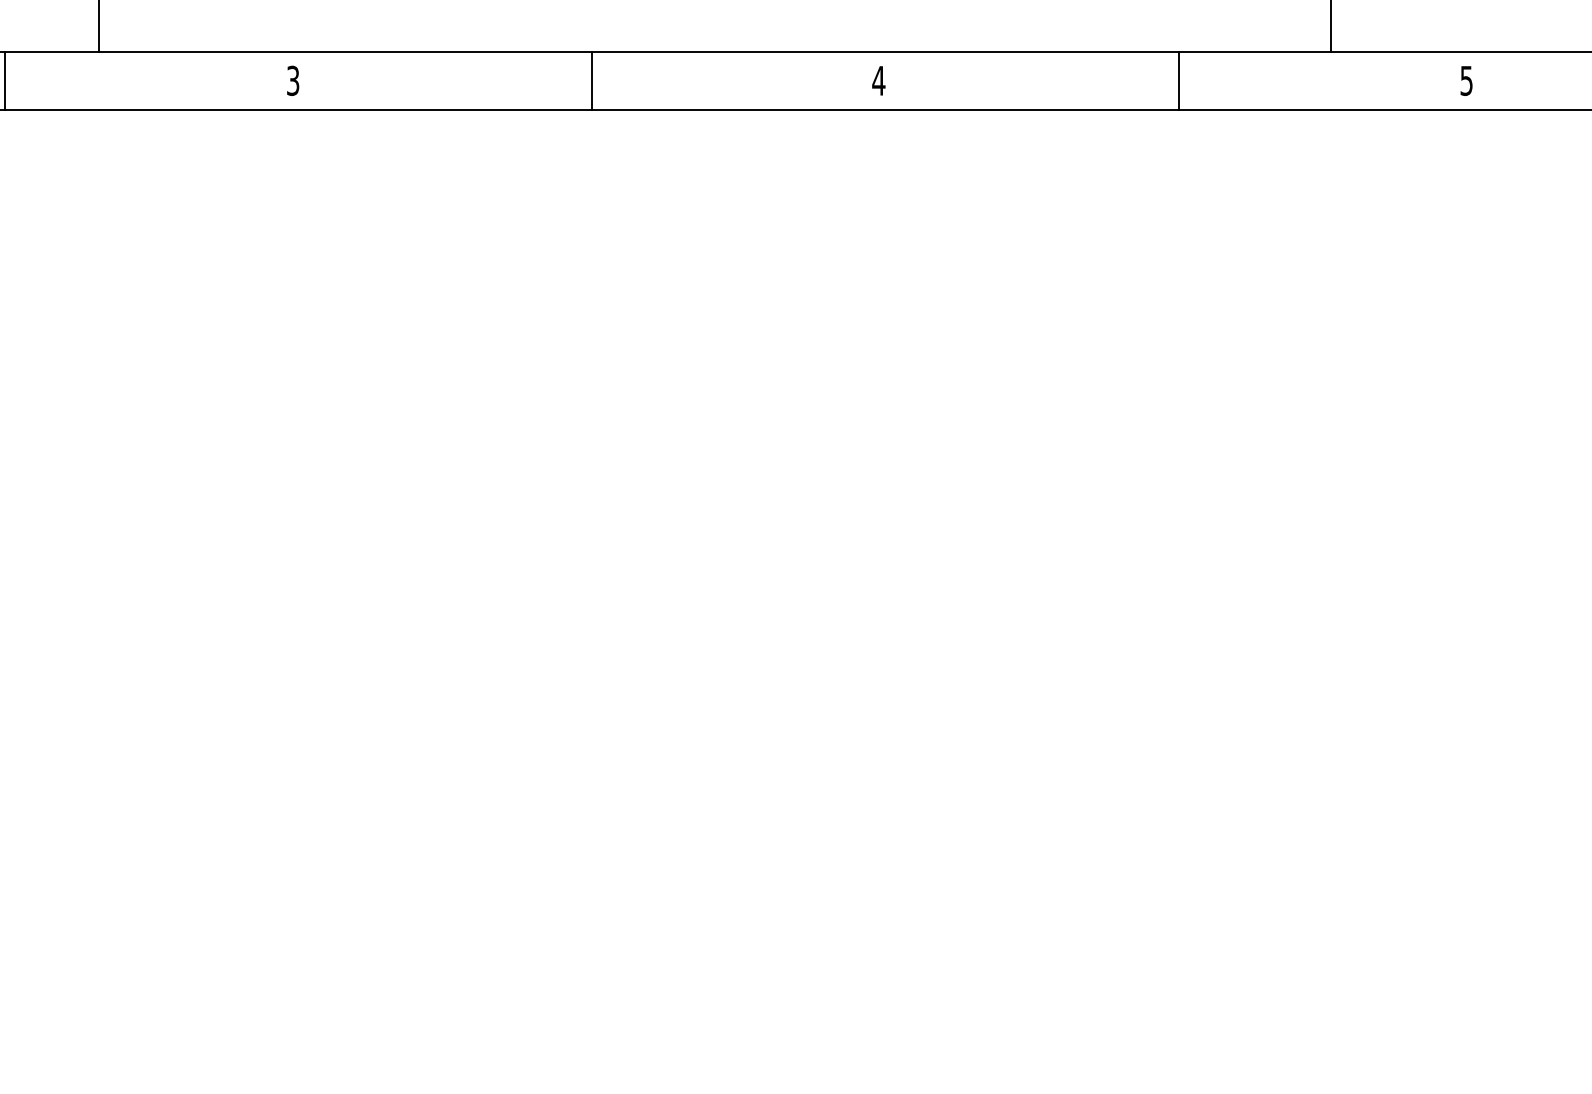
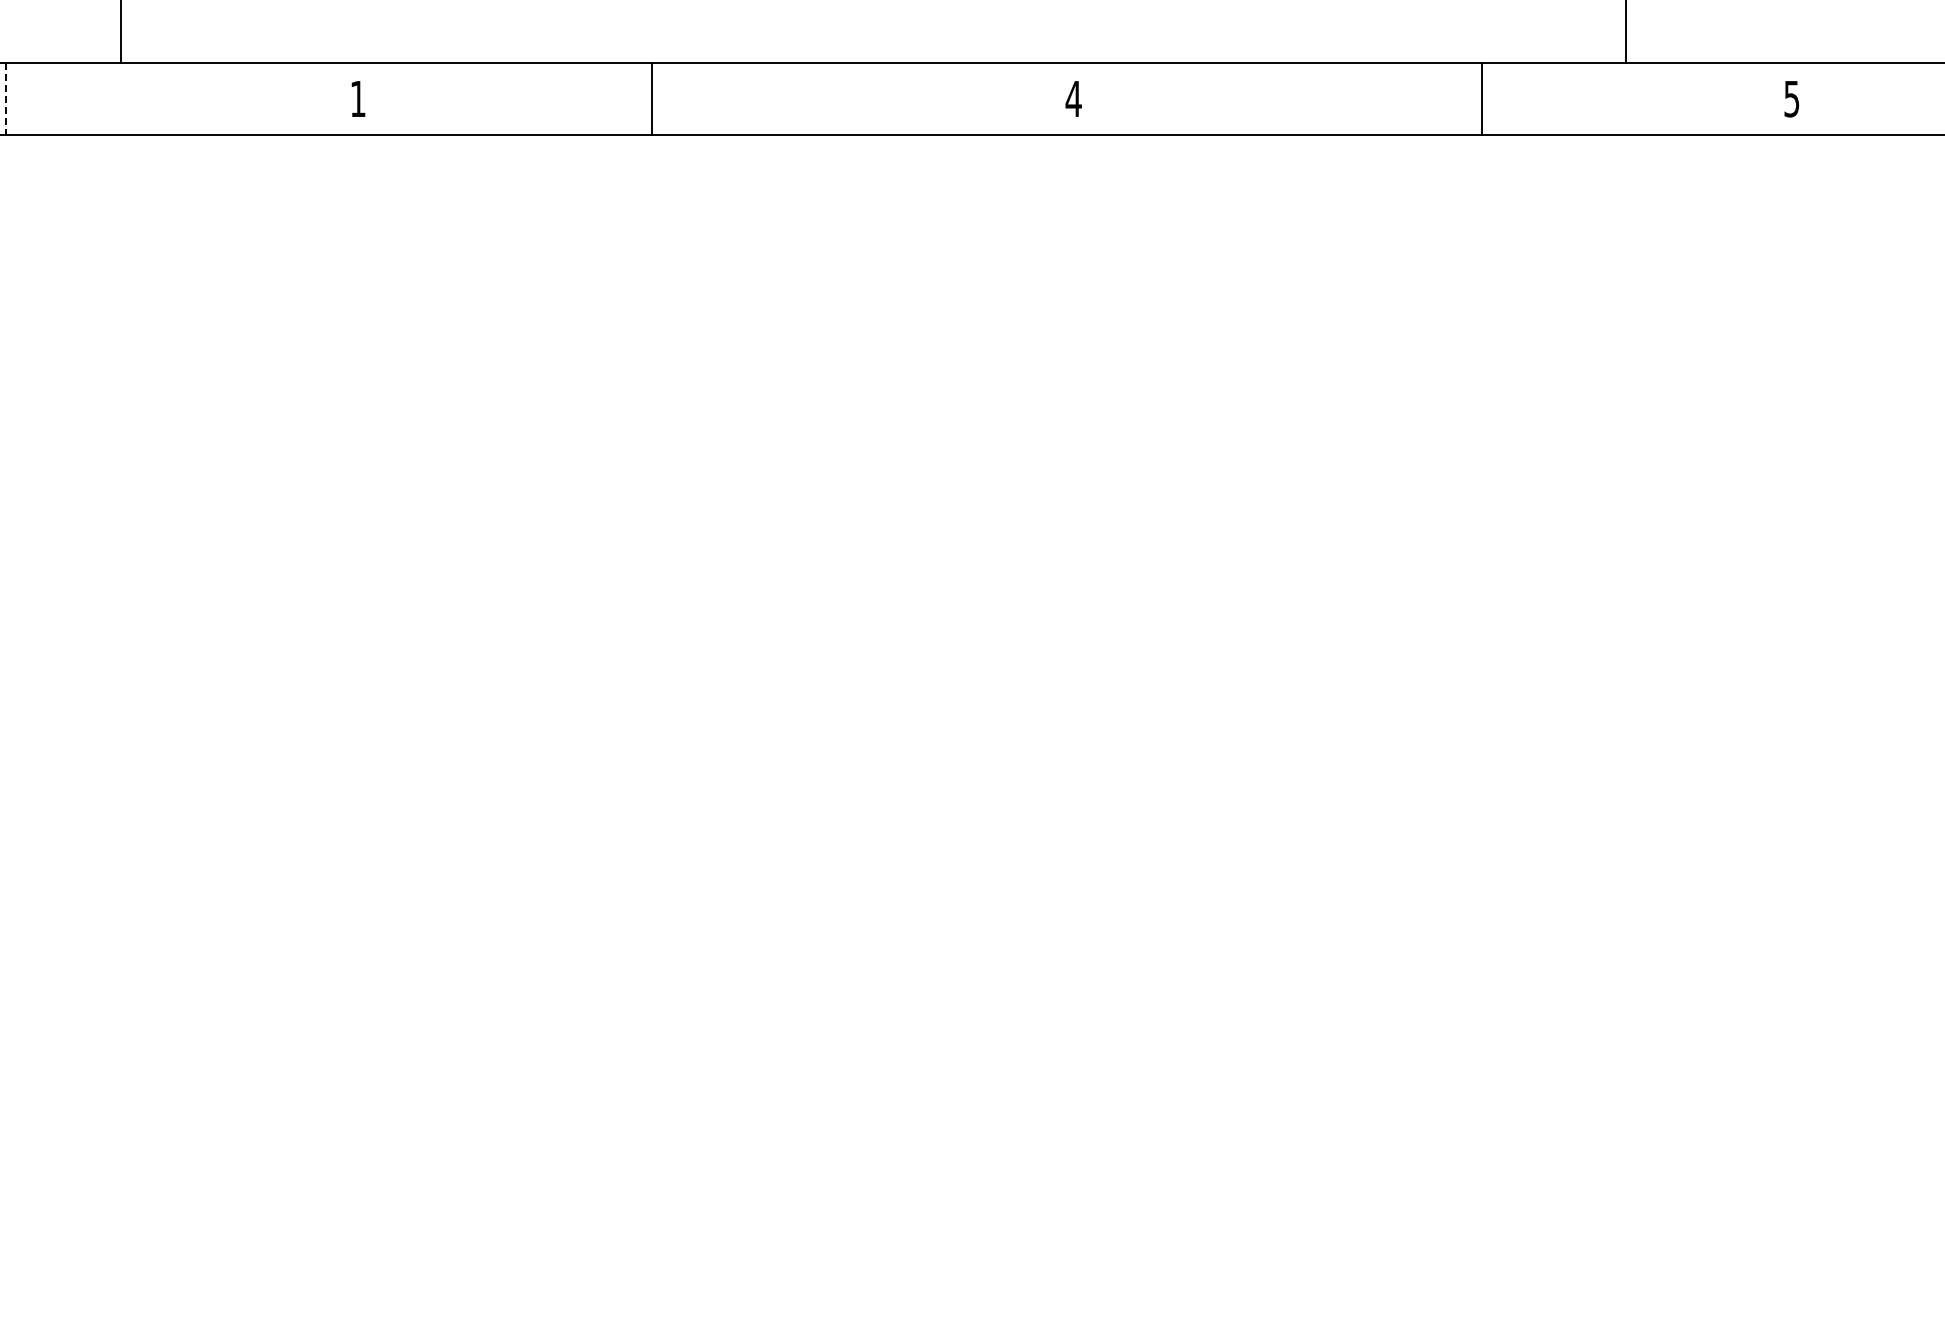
text: (292, 80) -> (357, 98), 3 -> 1
line: (592, 80) -> (652, 98), moved
line: (1178, 80) -> (1481, 98), moved
line: (5, 81) -> (6, 99), solid -> dashed

